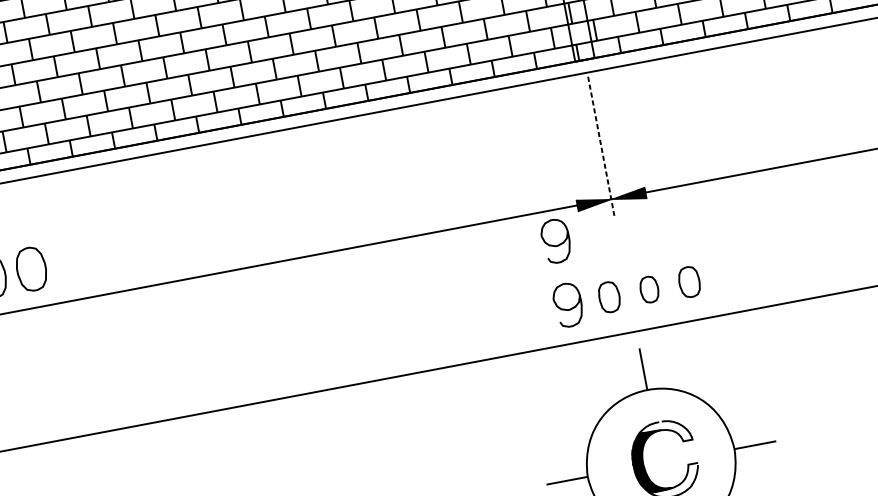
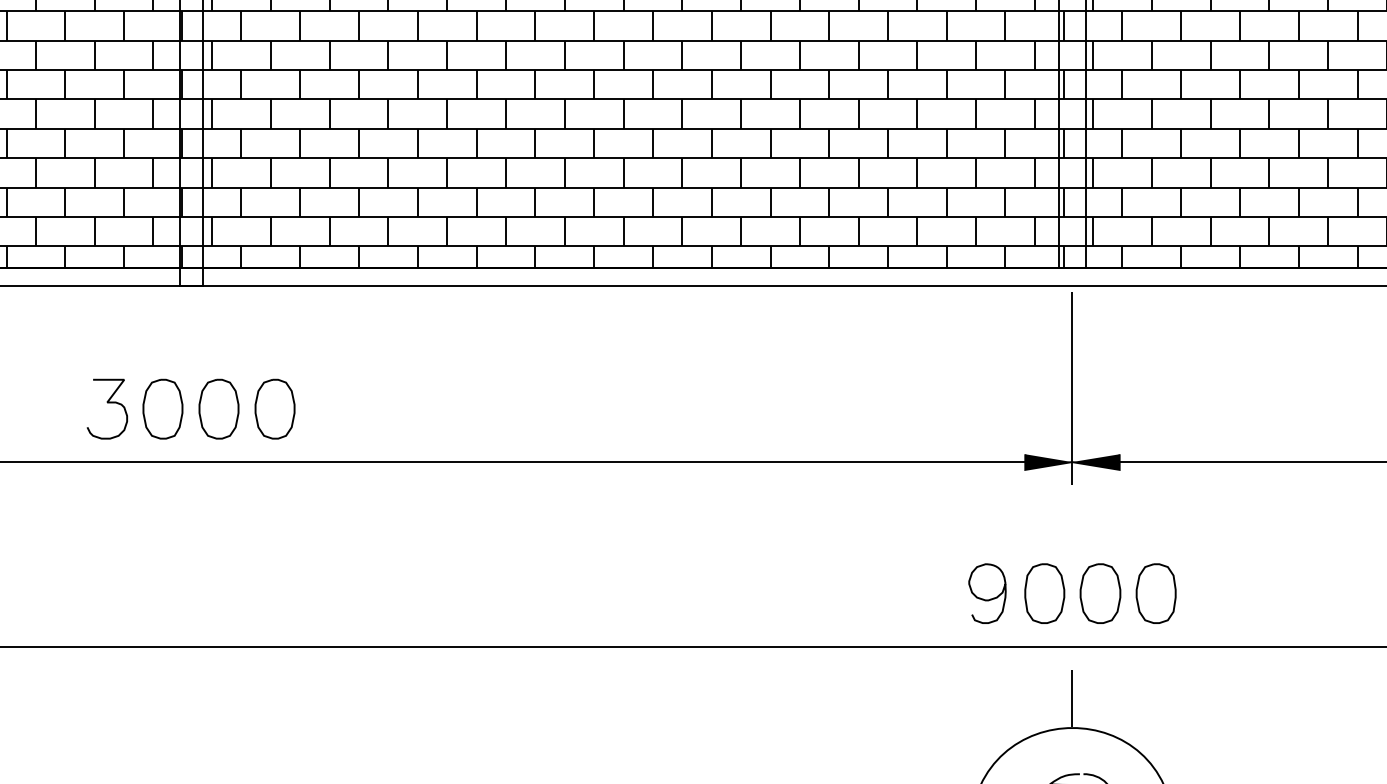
line: (601, 146) -> (1072, 388), dashed -> solid
curve: (559, 244) -> (990, 509), removed
part: (688, 282) -> (1155, 593), size x1.43
part: (649, 289) -> (1100, 593), size x1.67
part: (609, 297) -> (1044, 593), size x1.43

